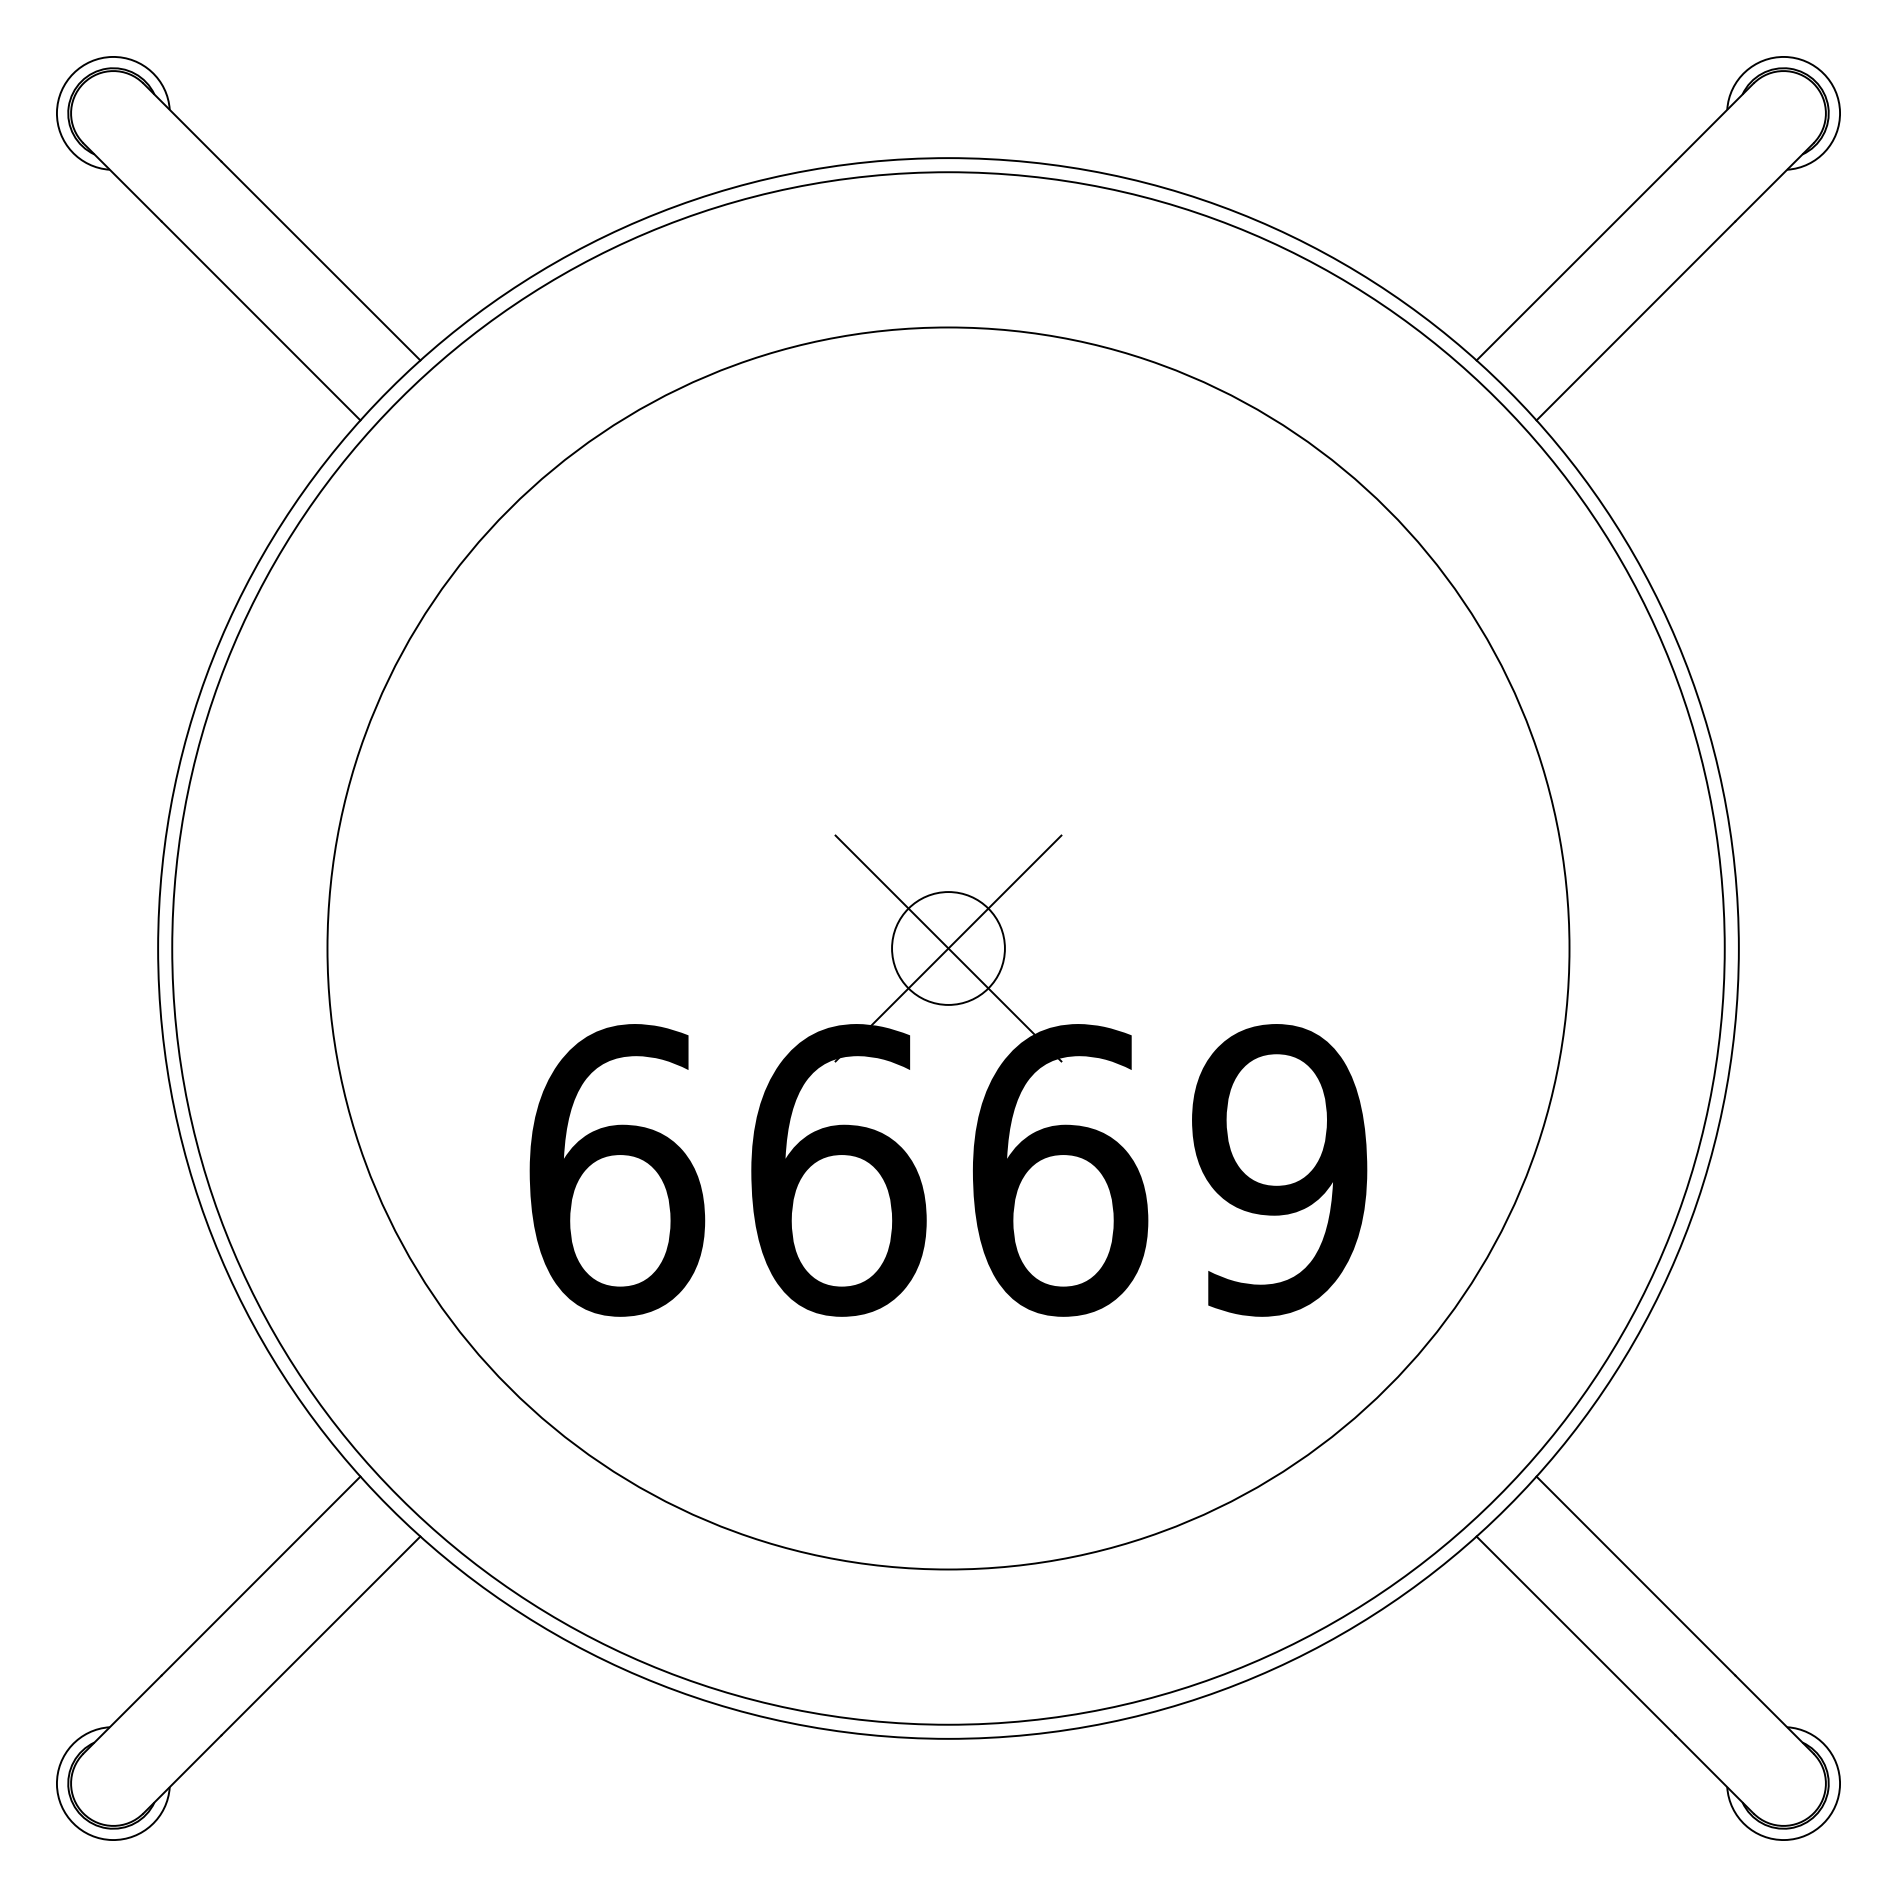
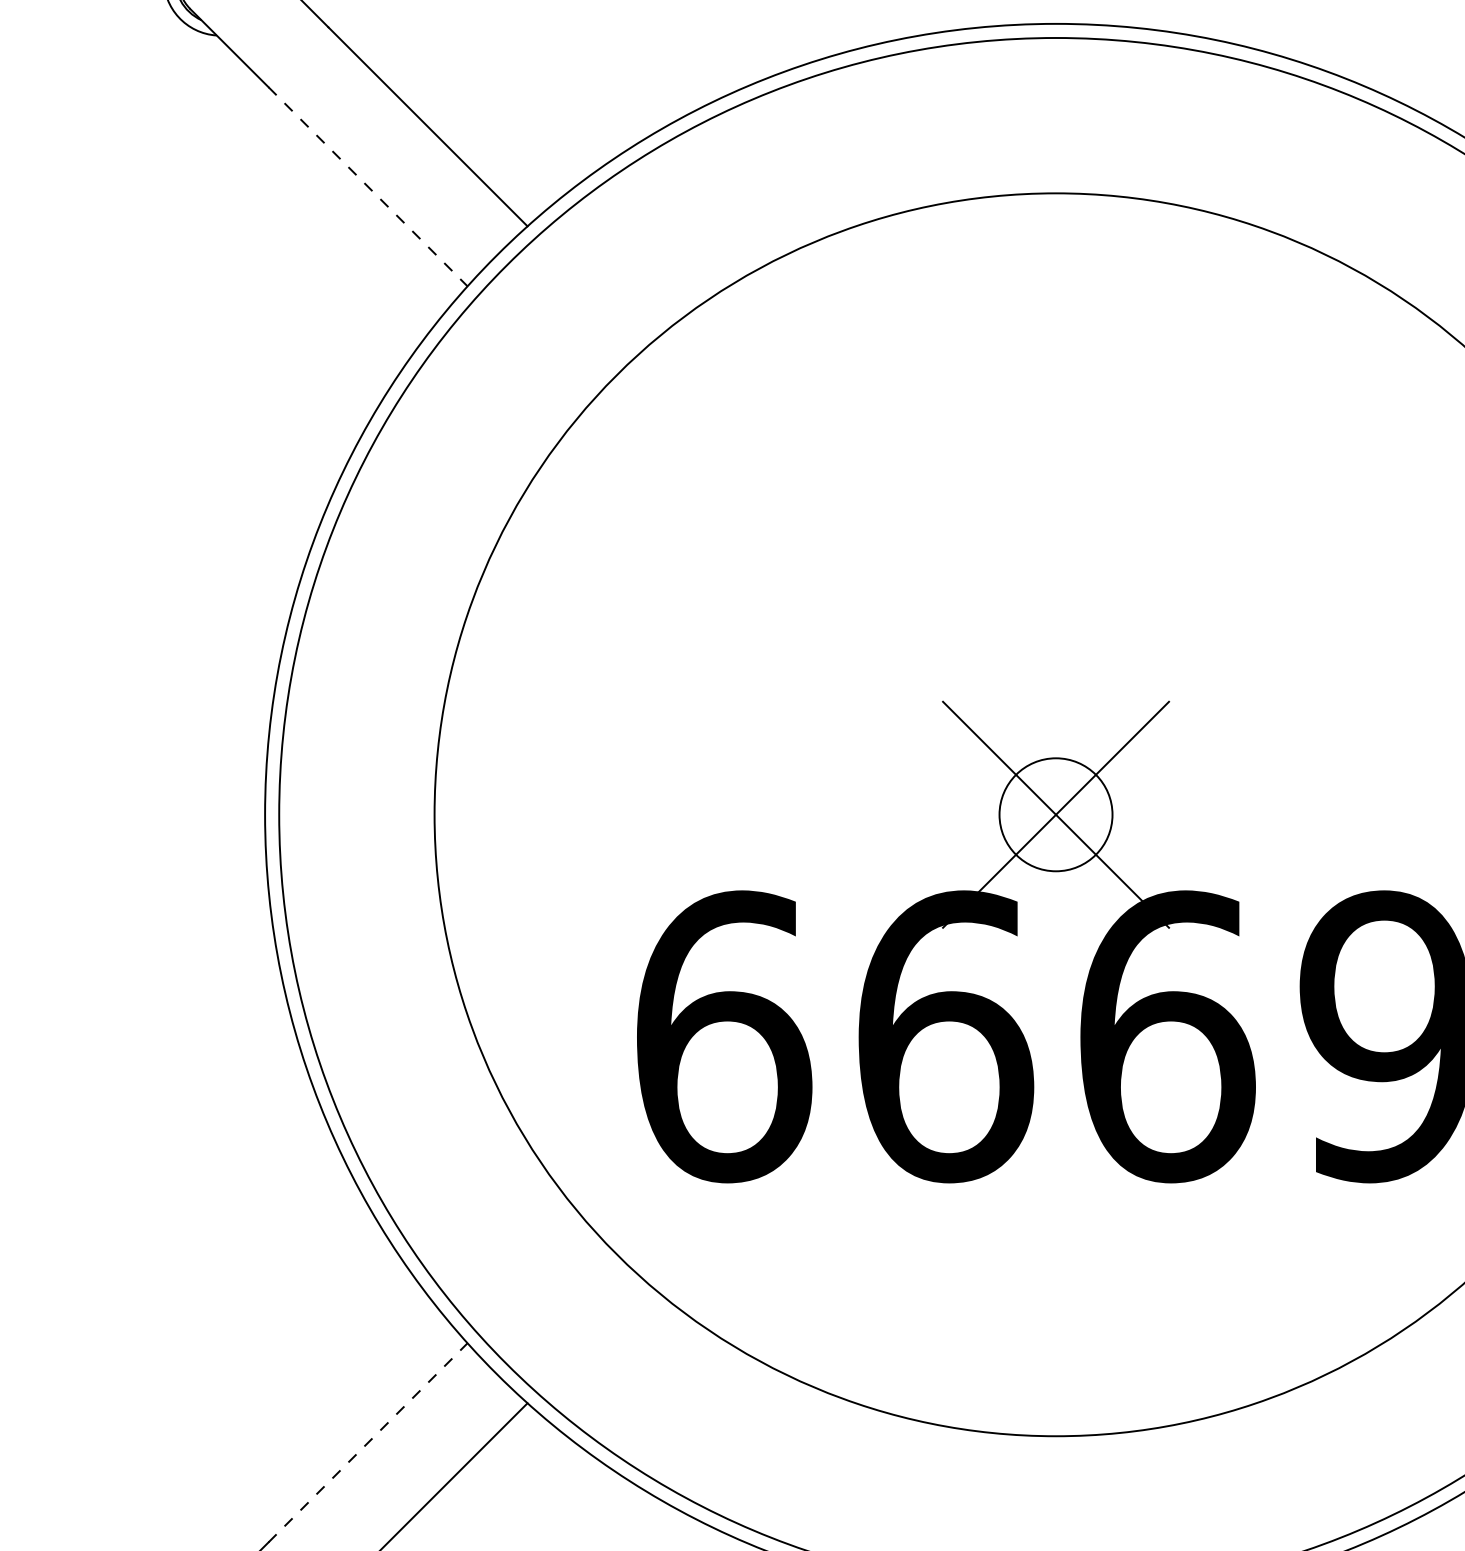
line: (261, 320) -> (368, 186), solid -> dashed
line: (261, 1576) -> (368, 1443), solid -> dashed

